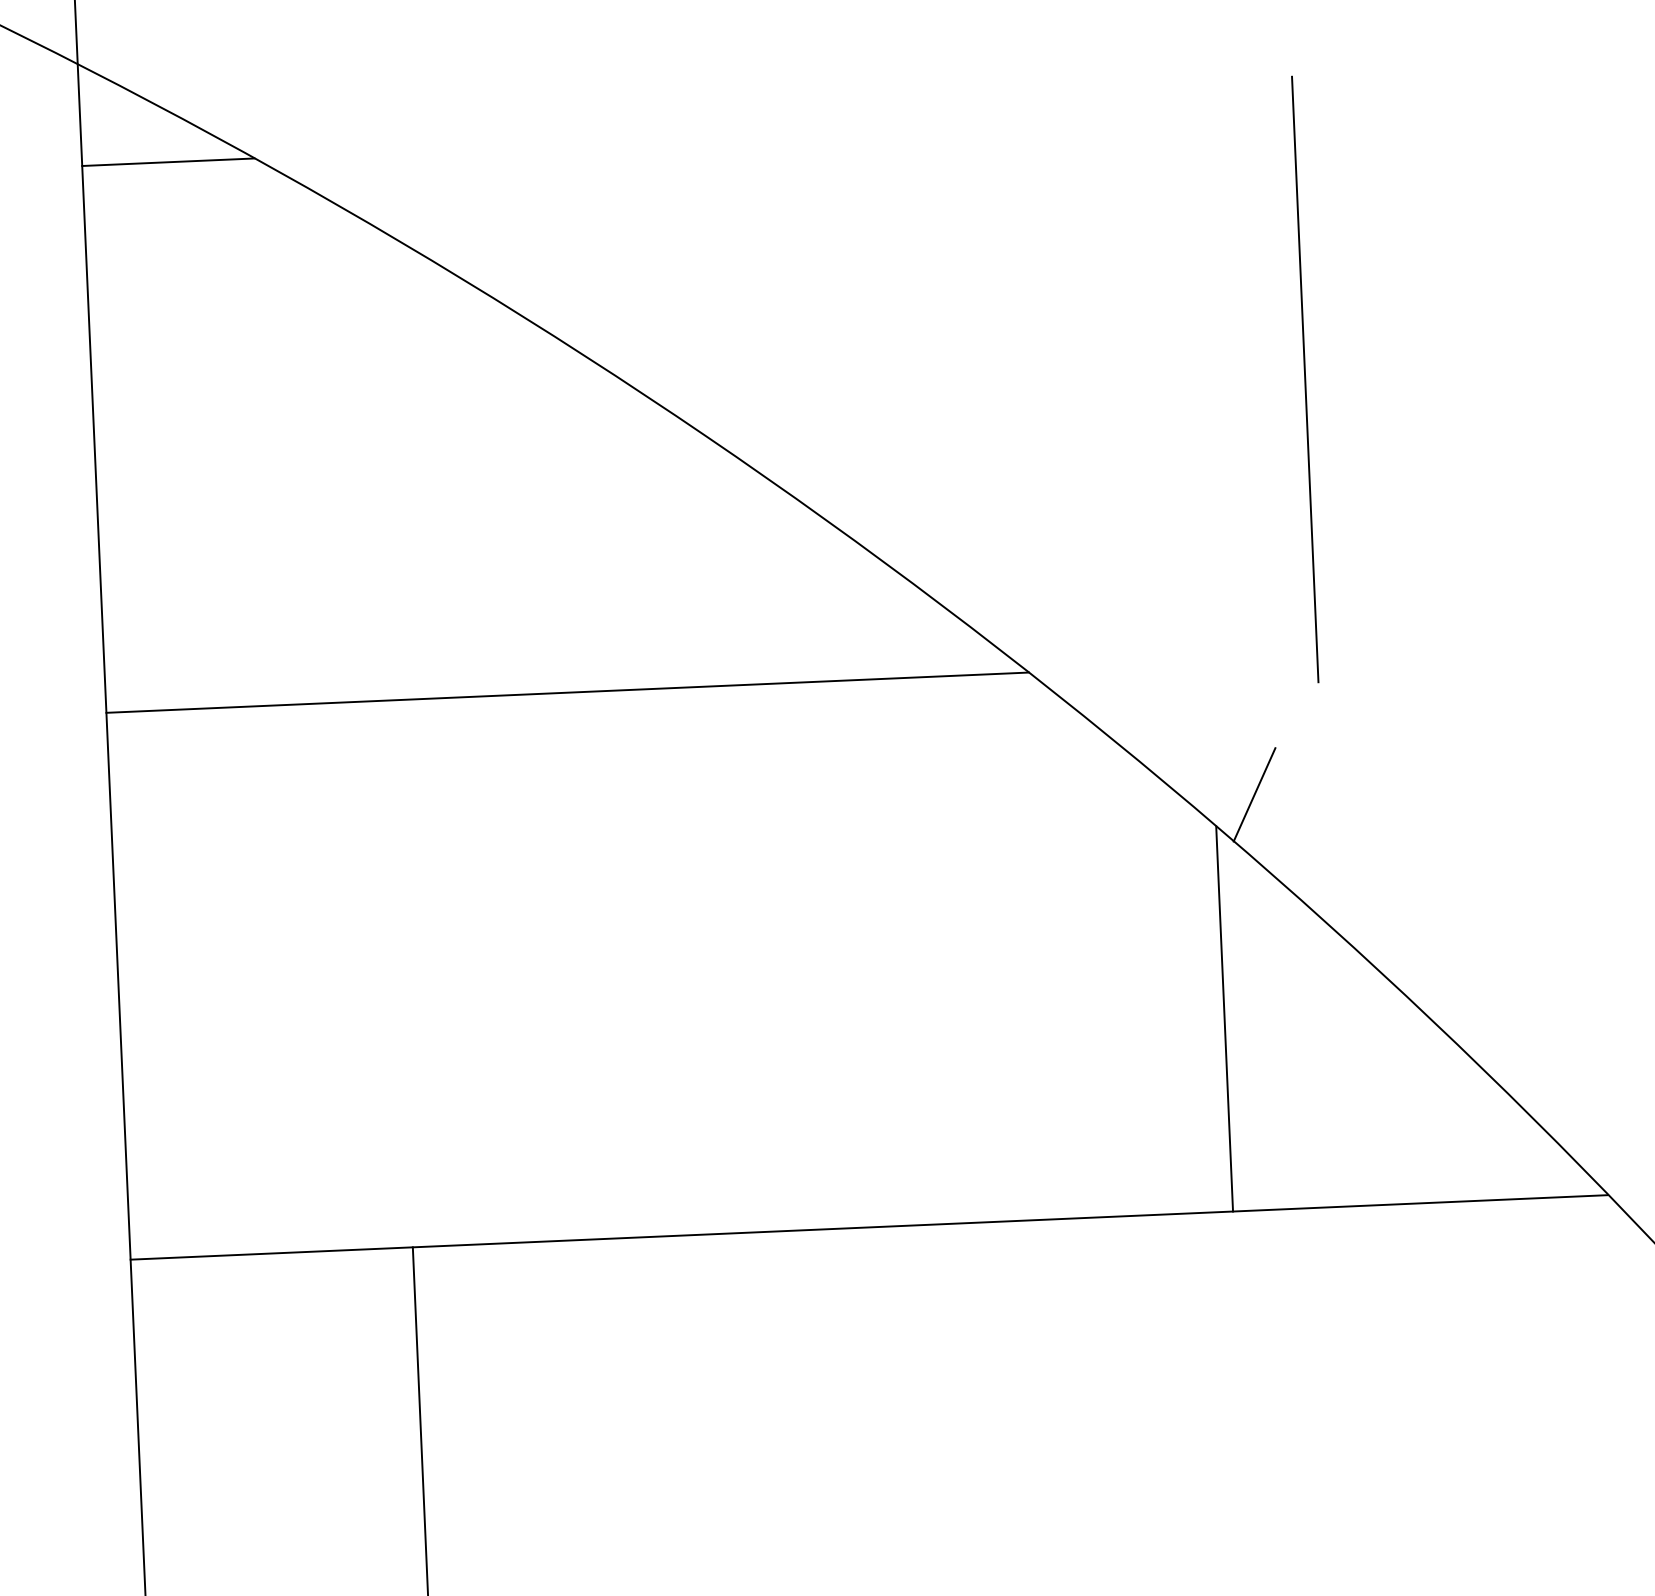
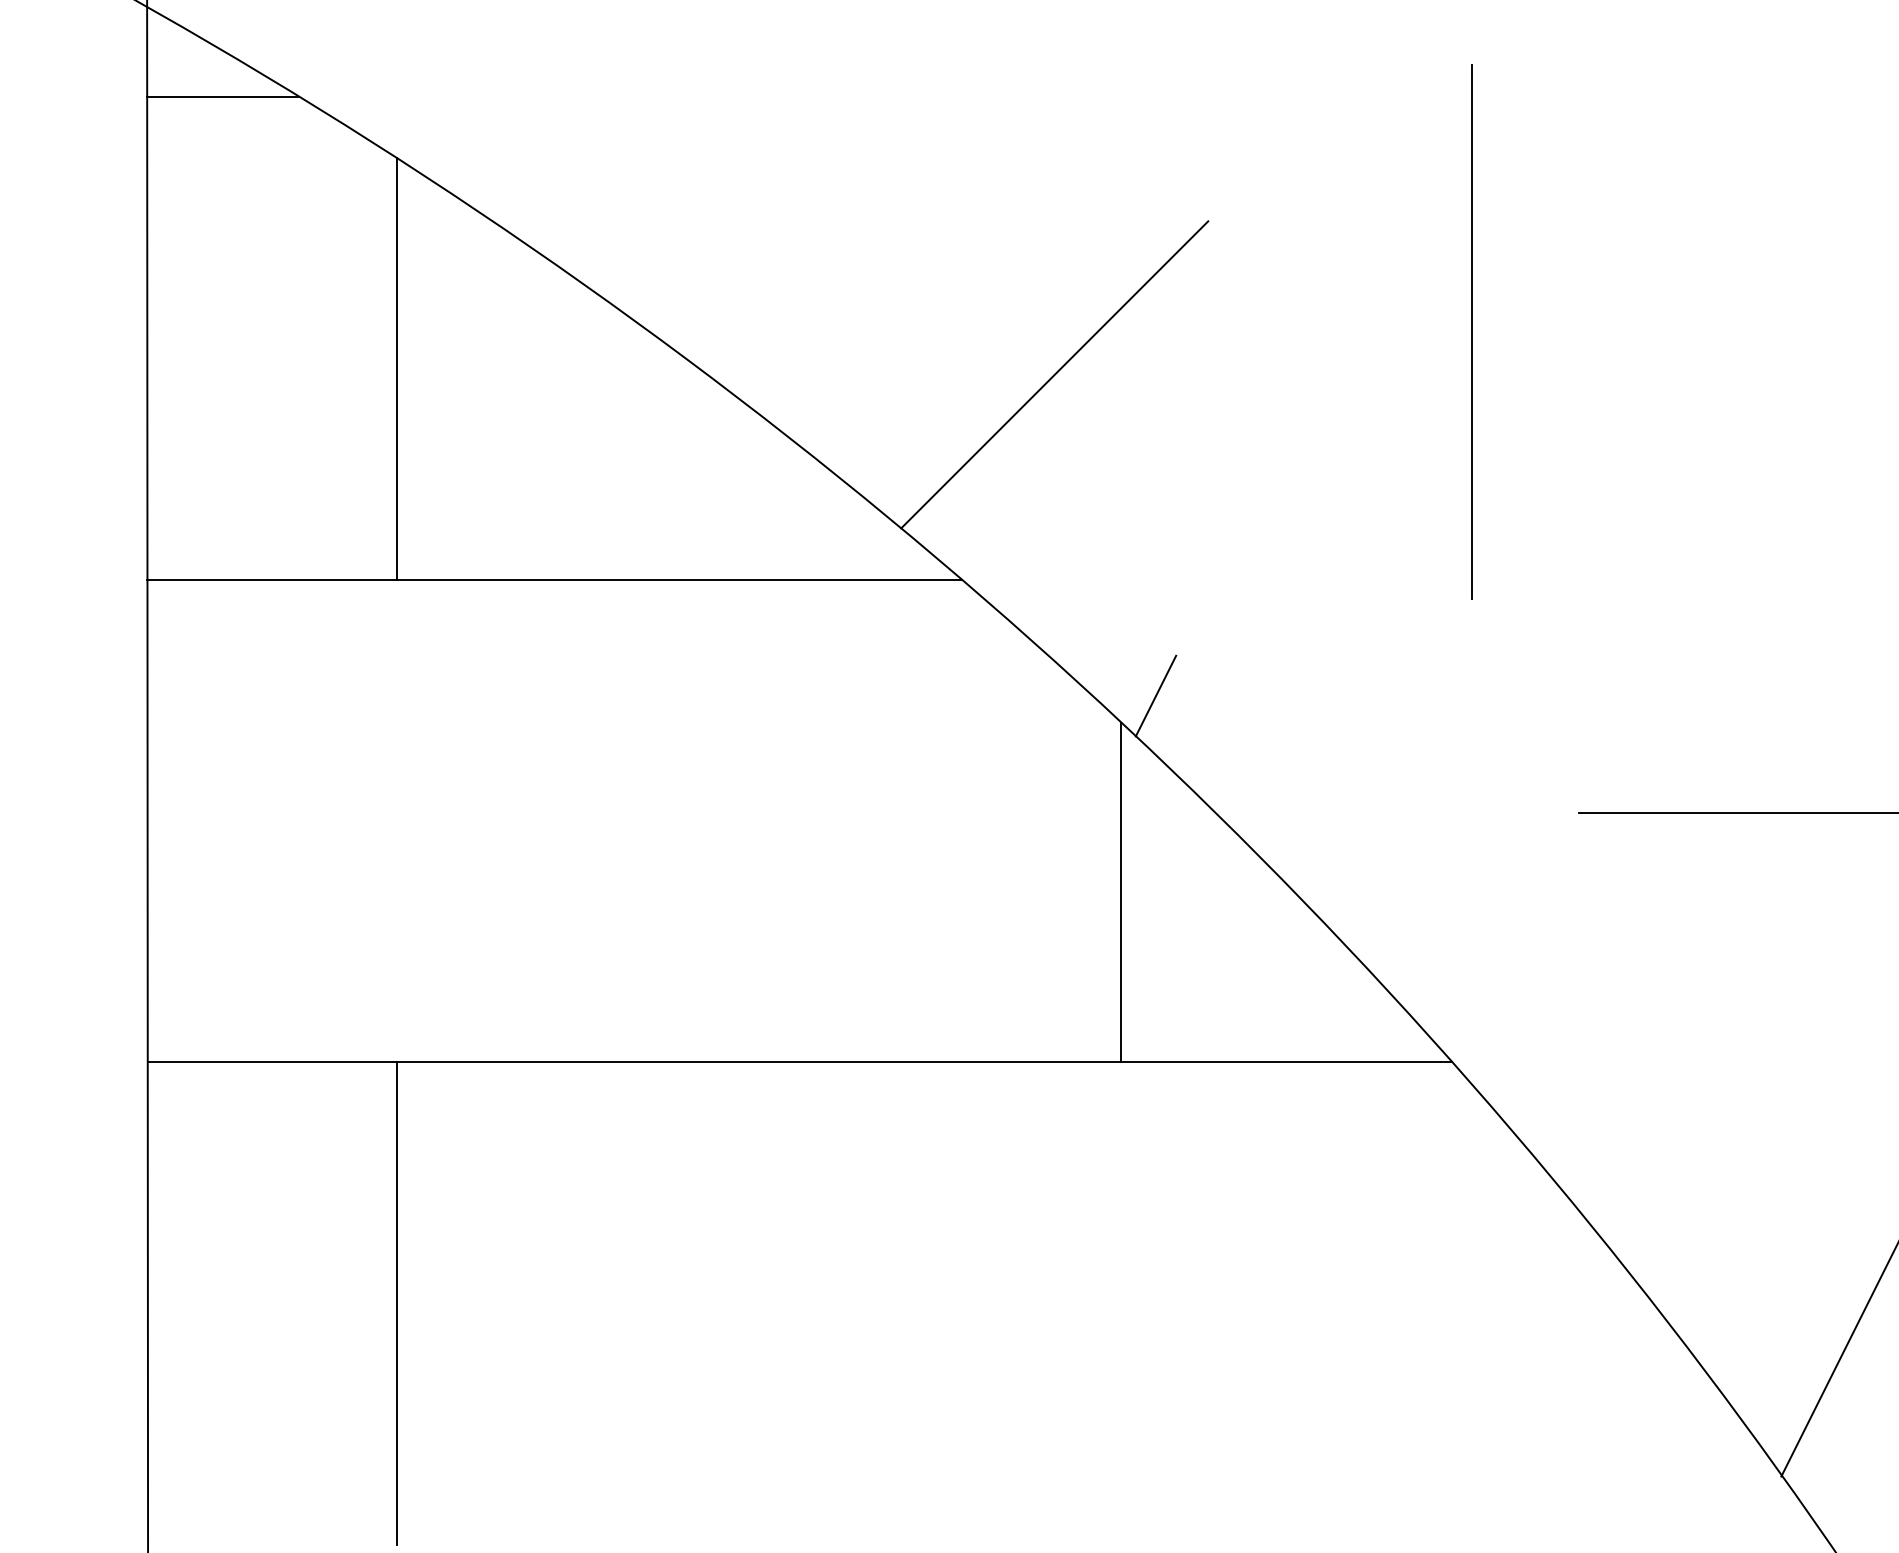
line: (1305, 378) -> (1471, 331), moved
line: (1123, 435) -> (1054, 374), added
line: (378, 461) -> (396, 368), added

